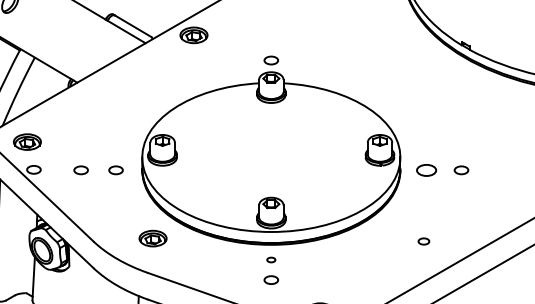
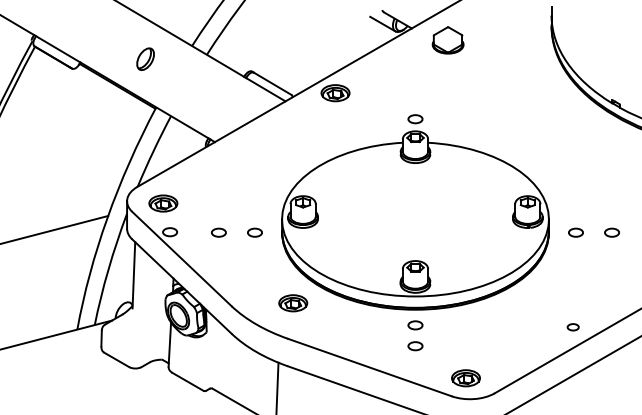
part: (426, 170) -> (575, 232), size x0.71
part: (423, 241) -> (572, 327), moved
part: (271, 260) -> (415, 325), size x1.67

